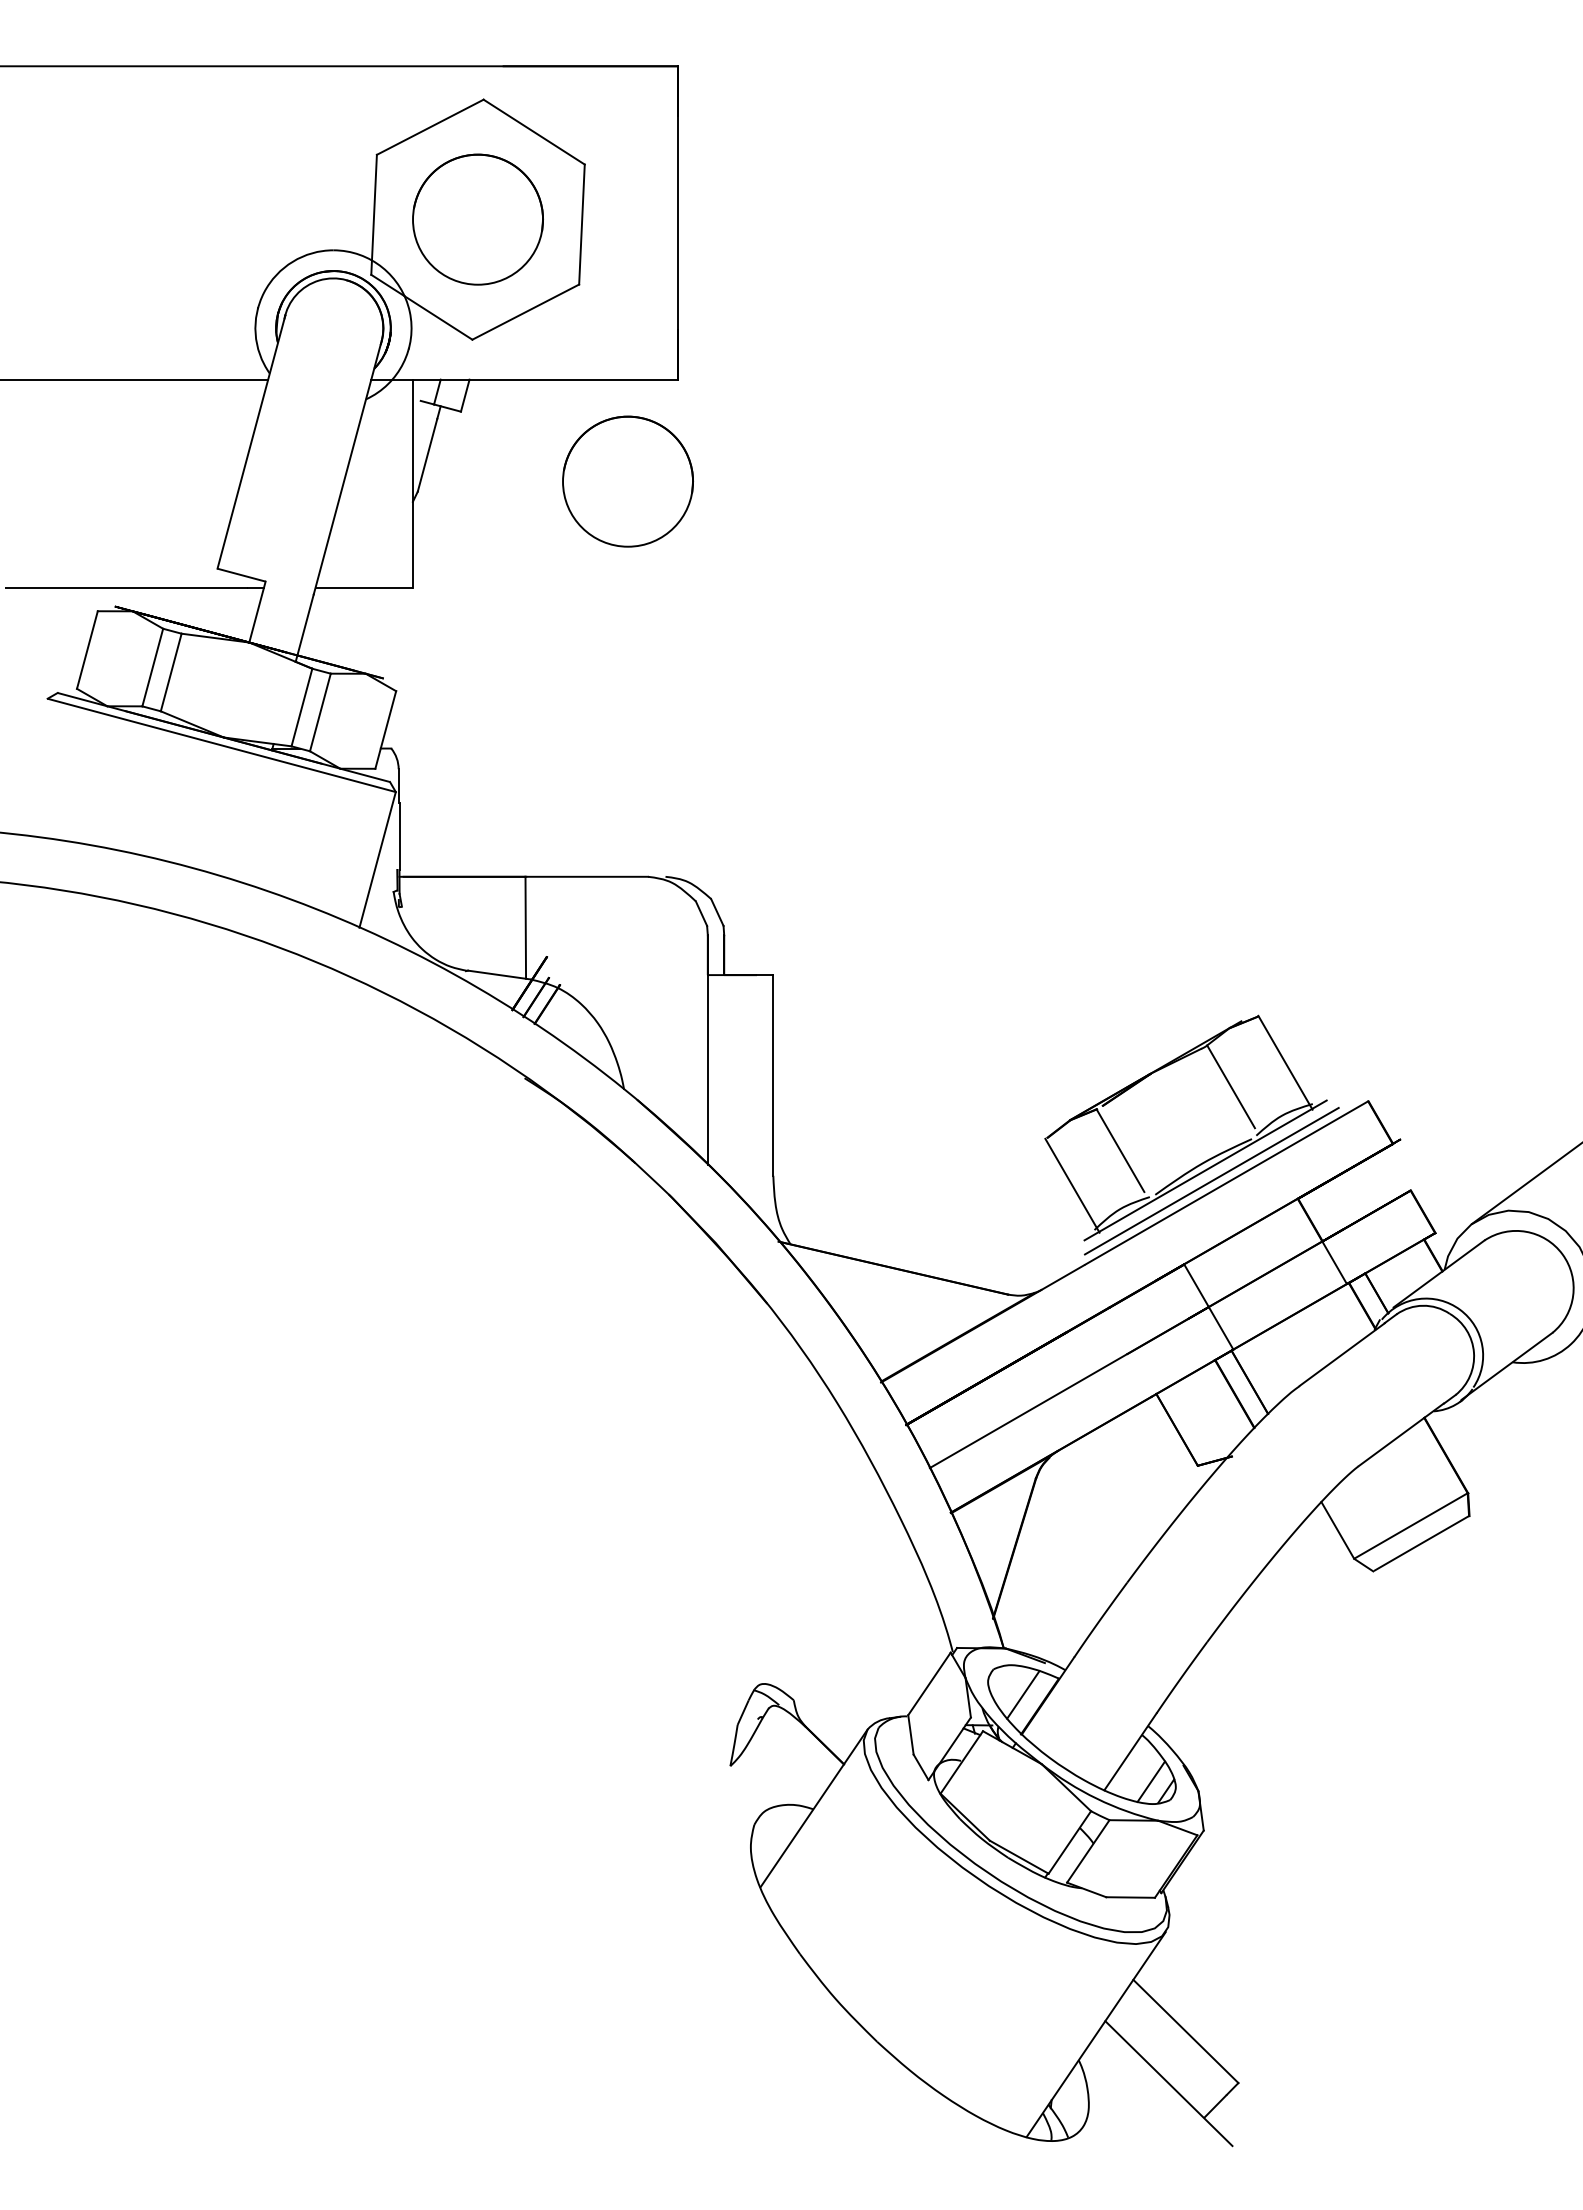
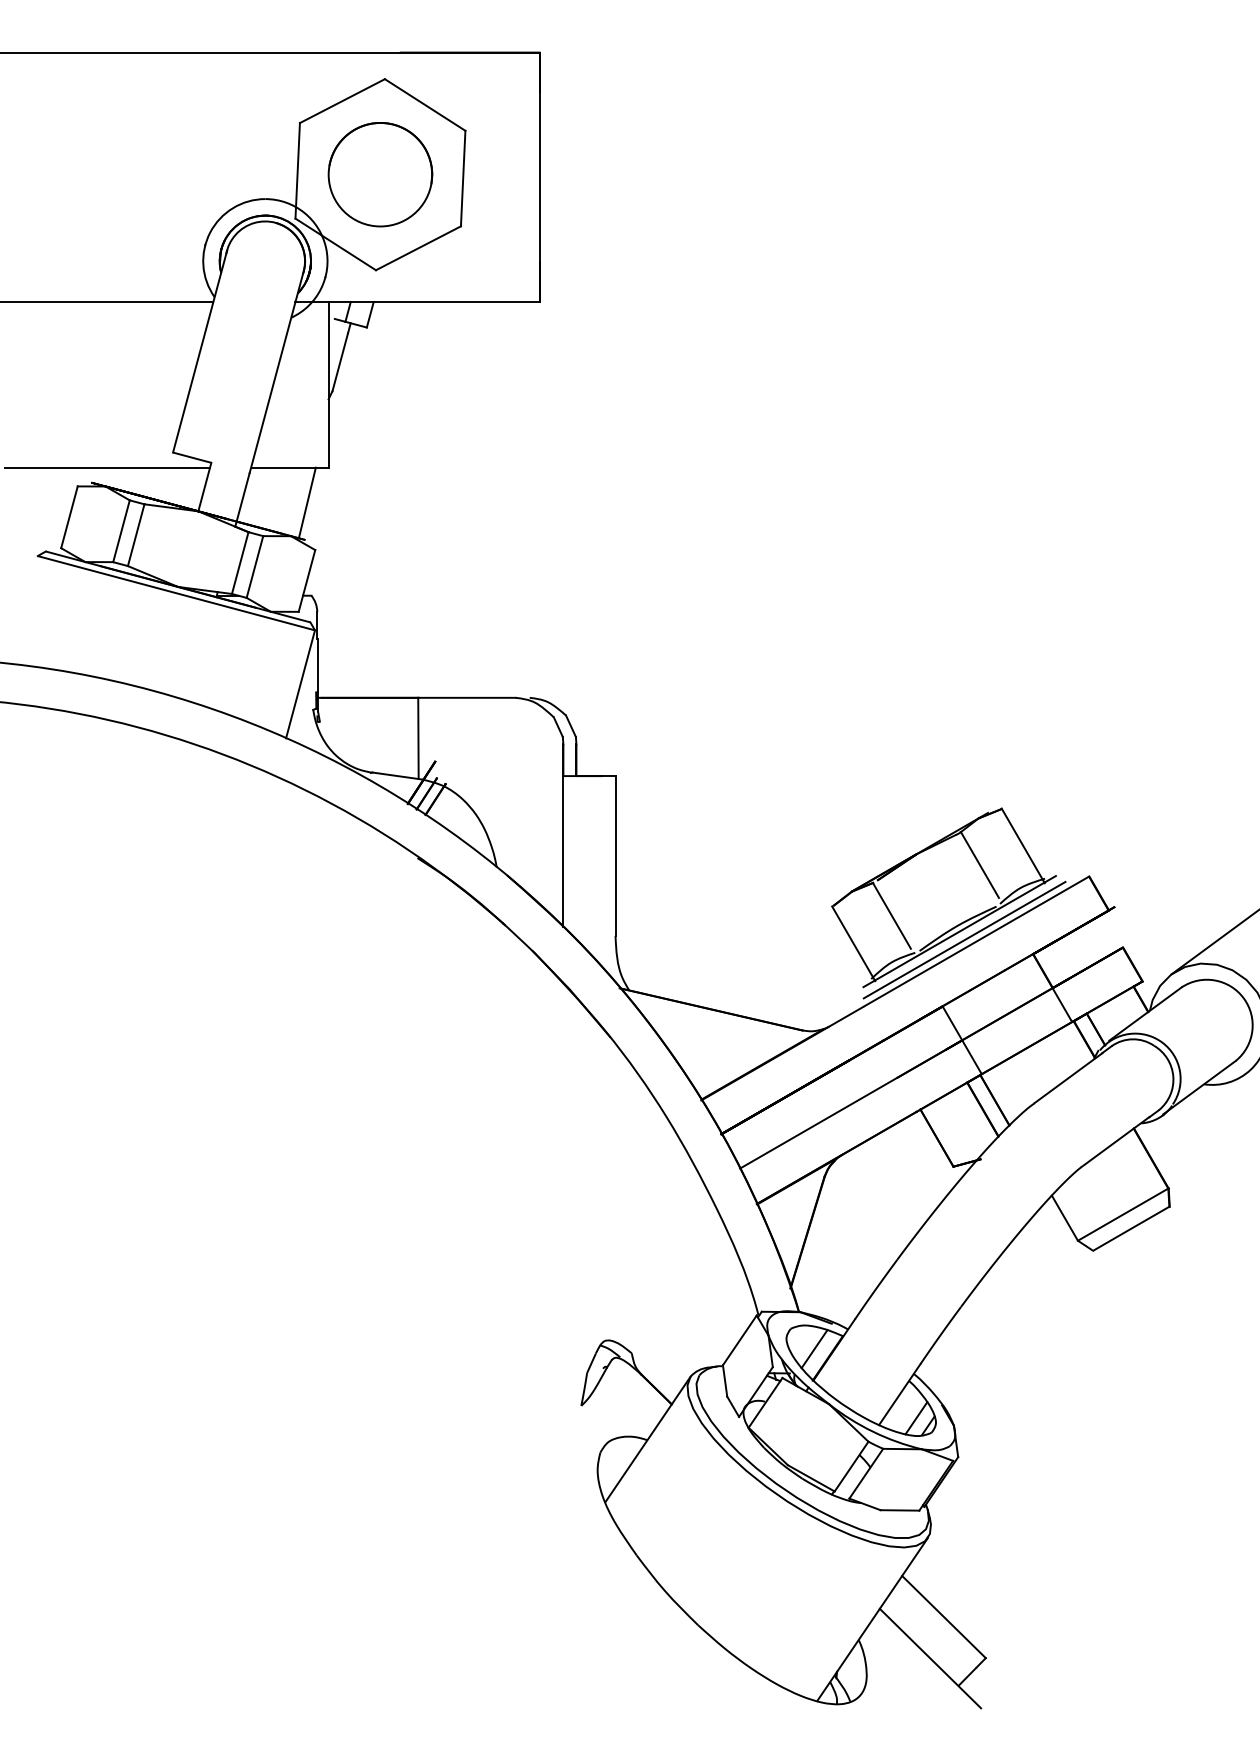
circle: (627, 481) -> (499, 383), removed
line: (385, 631) -> (306, 502), added

